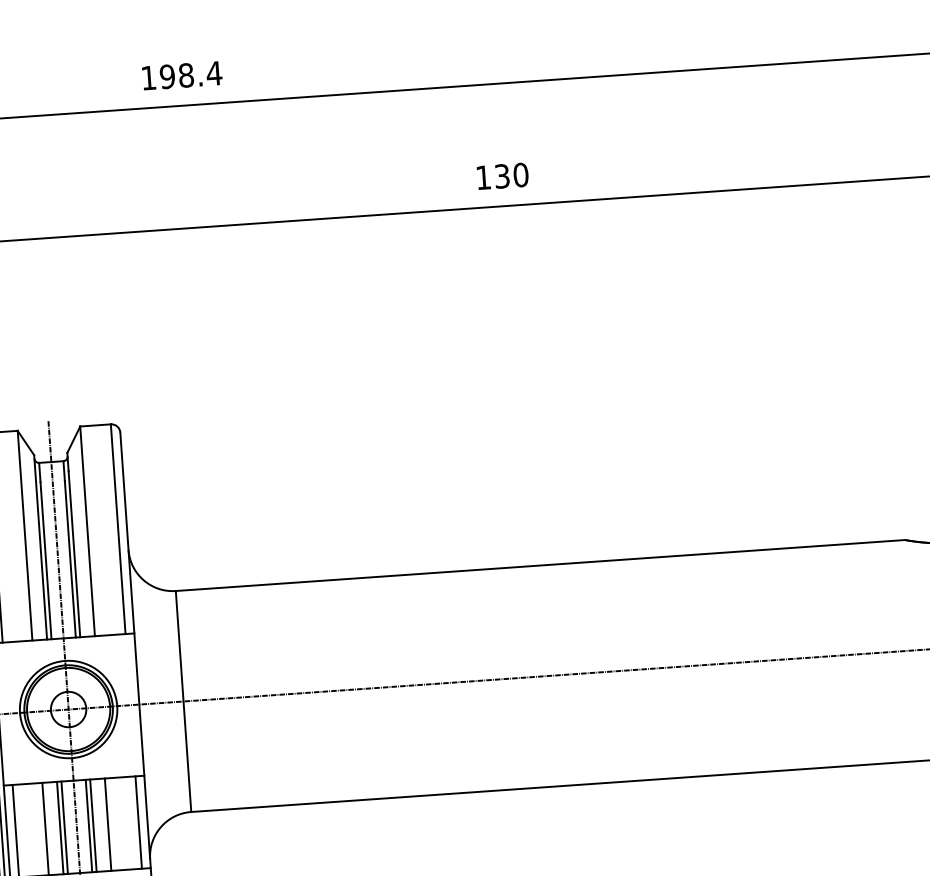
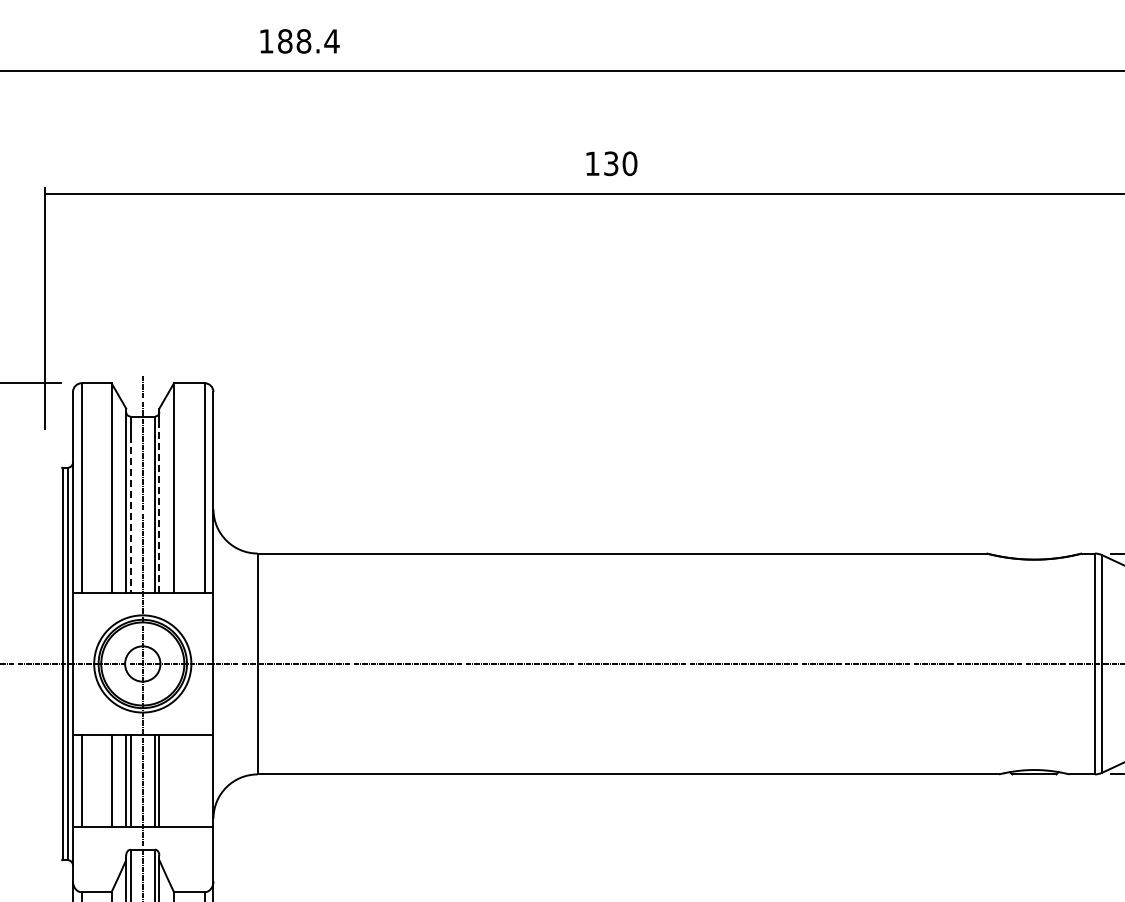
text: (166, 76) -> (284, 41), 198.4 -> 188.4
line: (74, 553) -> (159, 509), solid -> dashed
line: (45, 560) -> (130, 514), solid -> dashed
line: (138, 822) -> (204, 781), removed
line: (108, 824) -> (174, 781), removed

